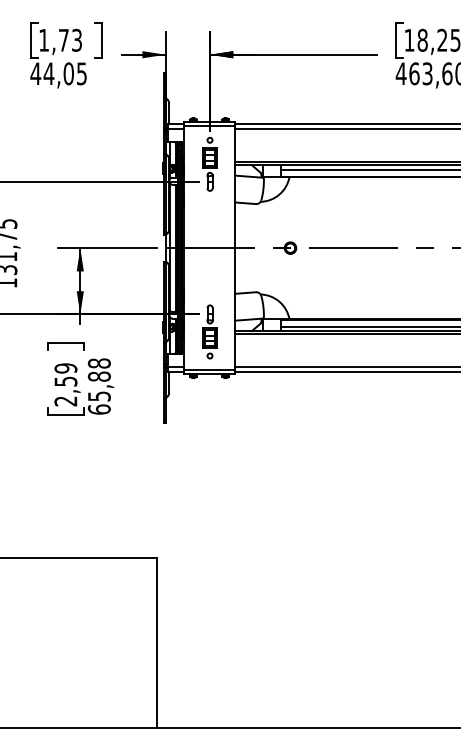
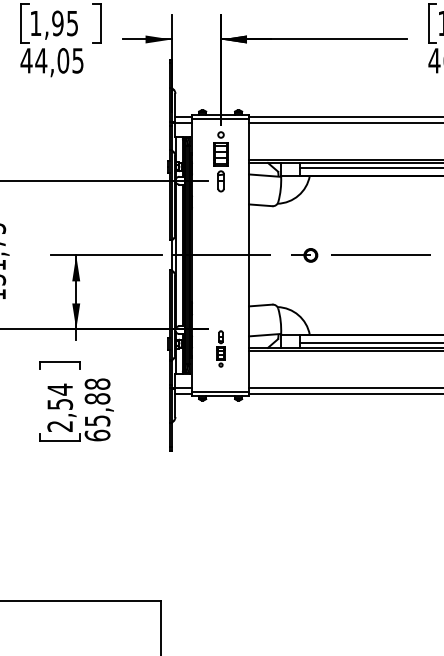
text: (69, 39) -> (64, 22), 1,73 -> 1,95
part: (209, 331) -> (220, 348), size x0.6
text: (65, 368) -> (59, 389), 2,59 -> 2,54

